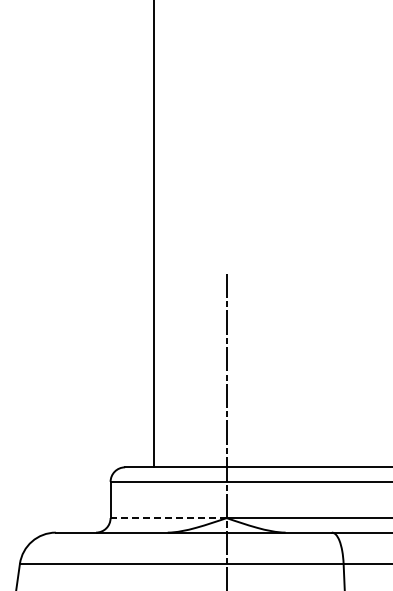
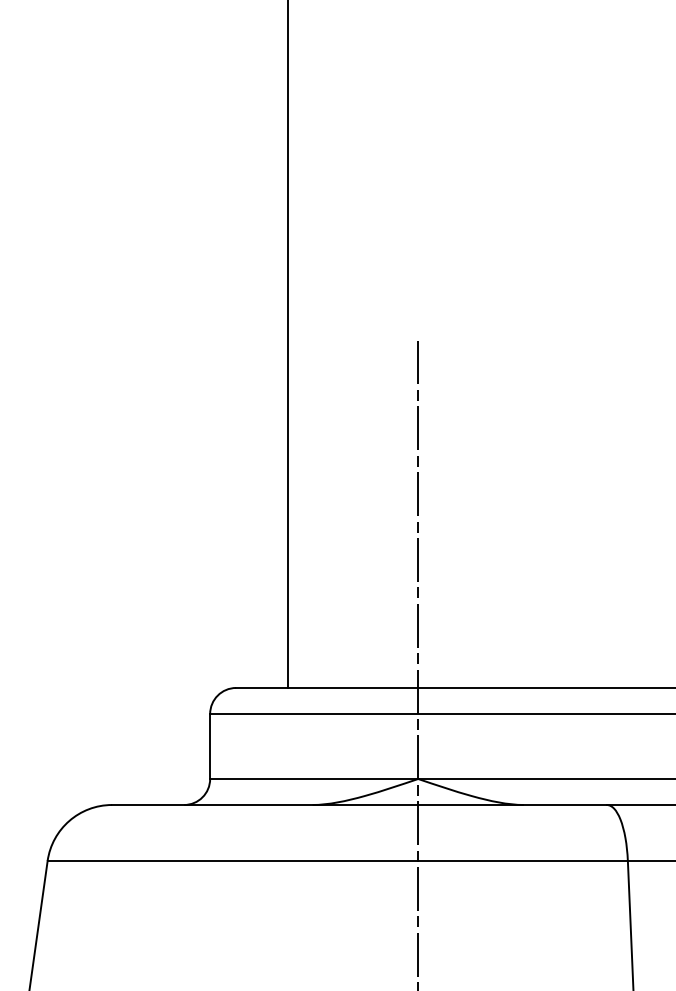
line: (168, 518) -> (313, 779), dashed -> solid

